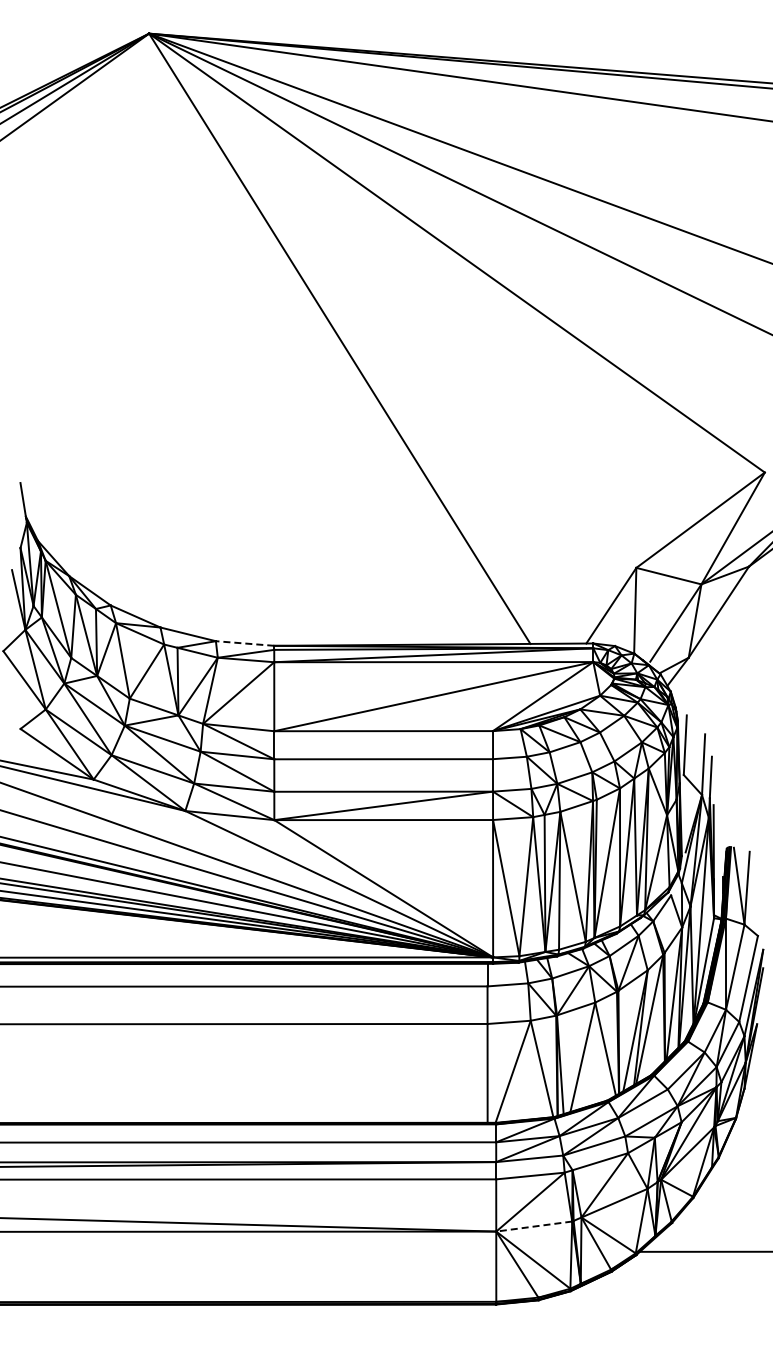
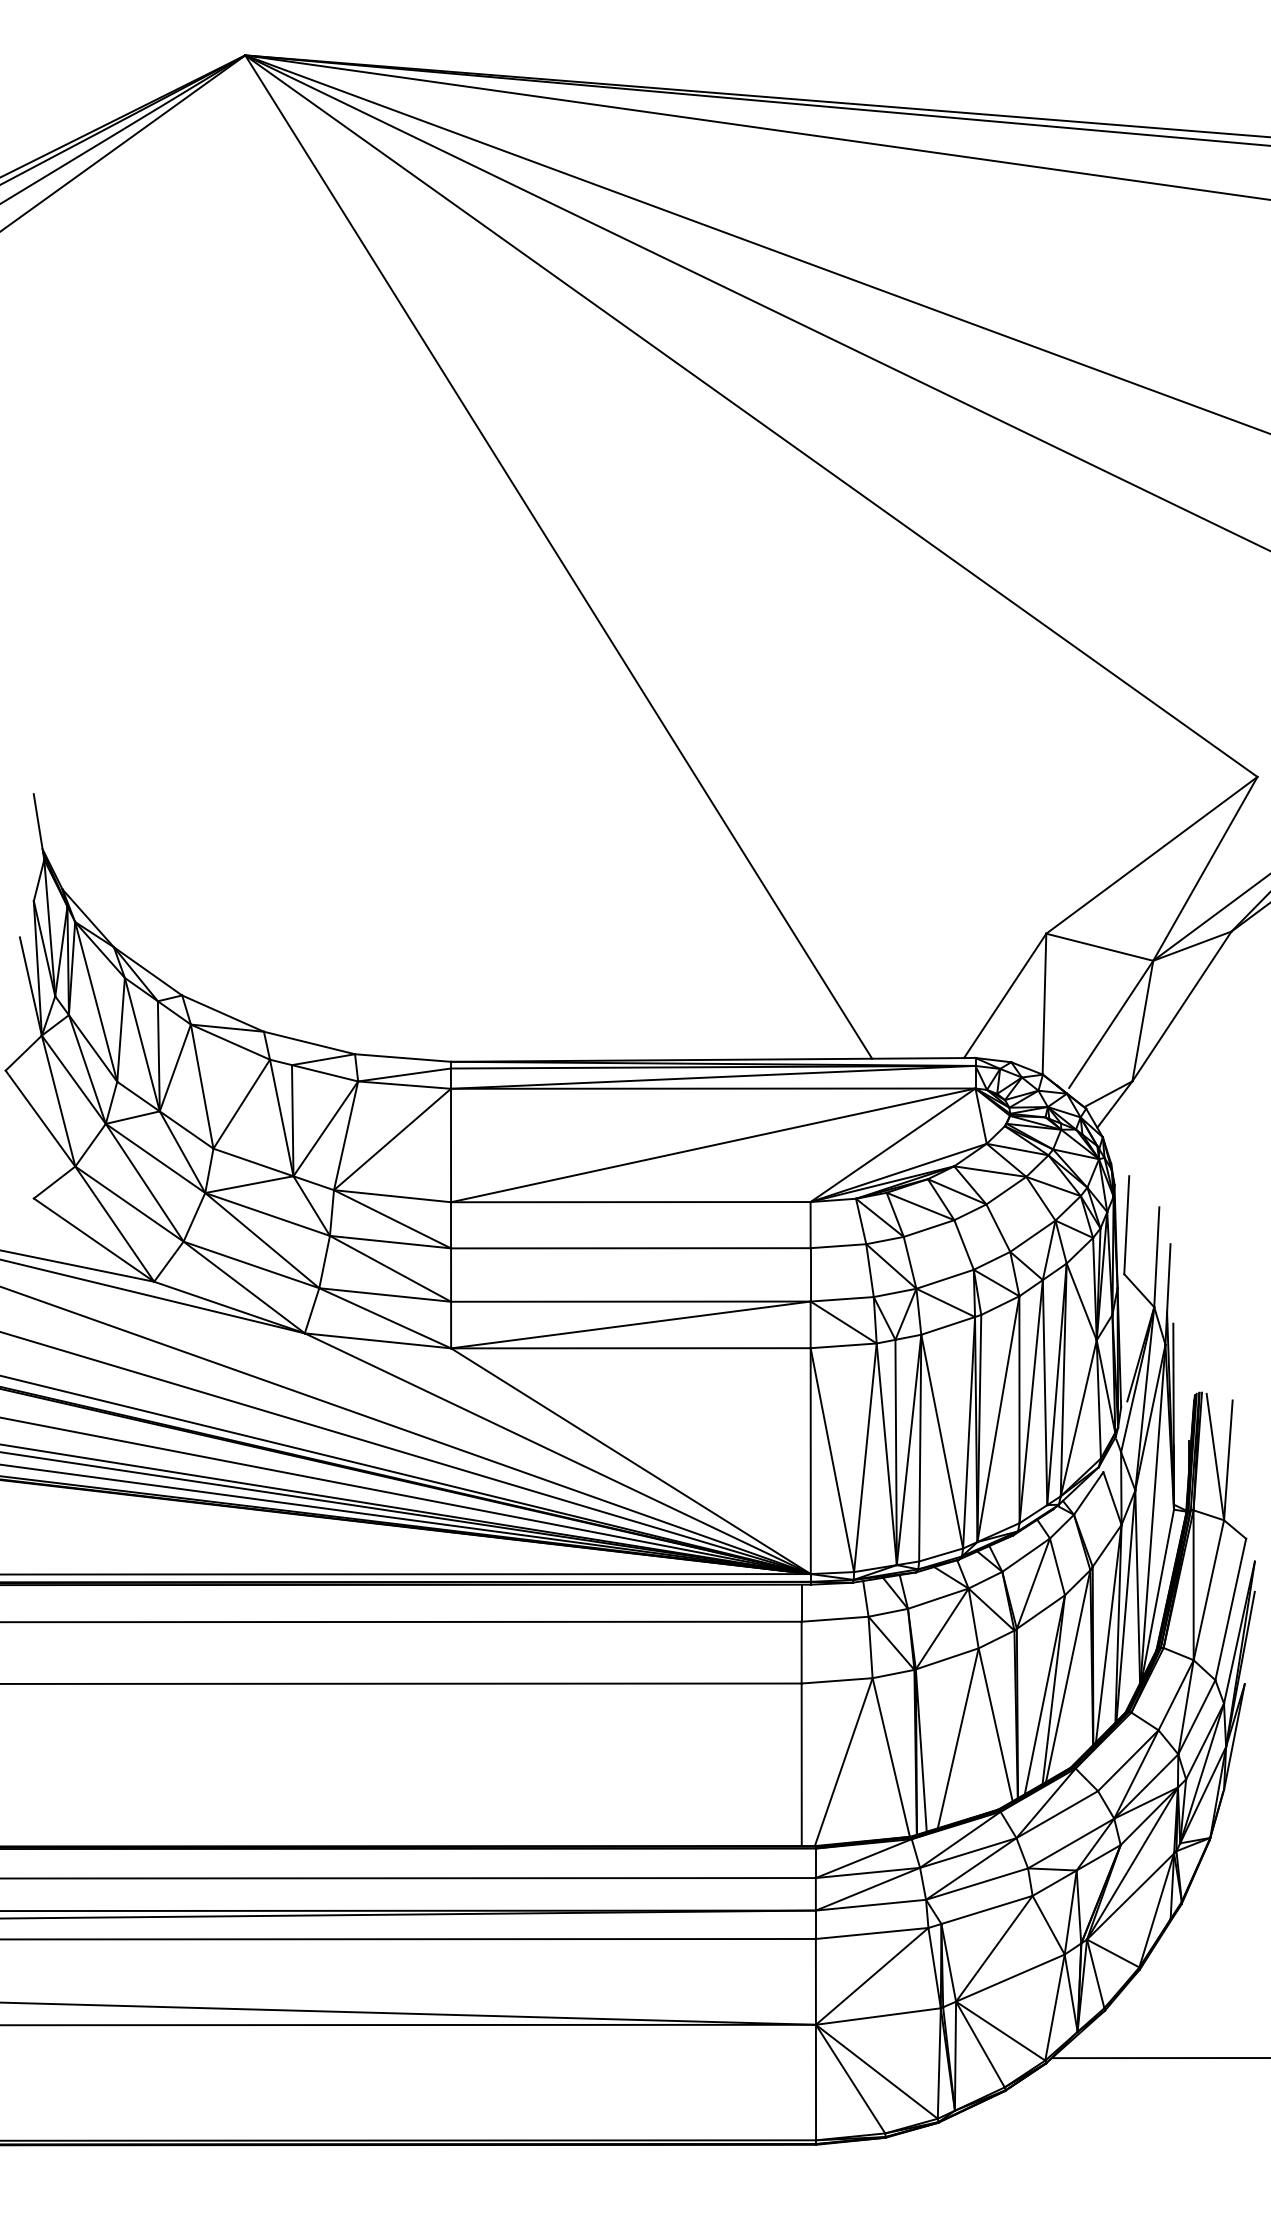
line: (244, 643) -> (402, 1058), dashed -> solid
line: (533, 1226) -> (877, 2016), dashed -> solid

